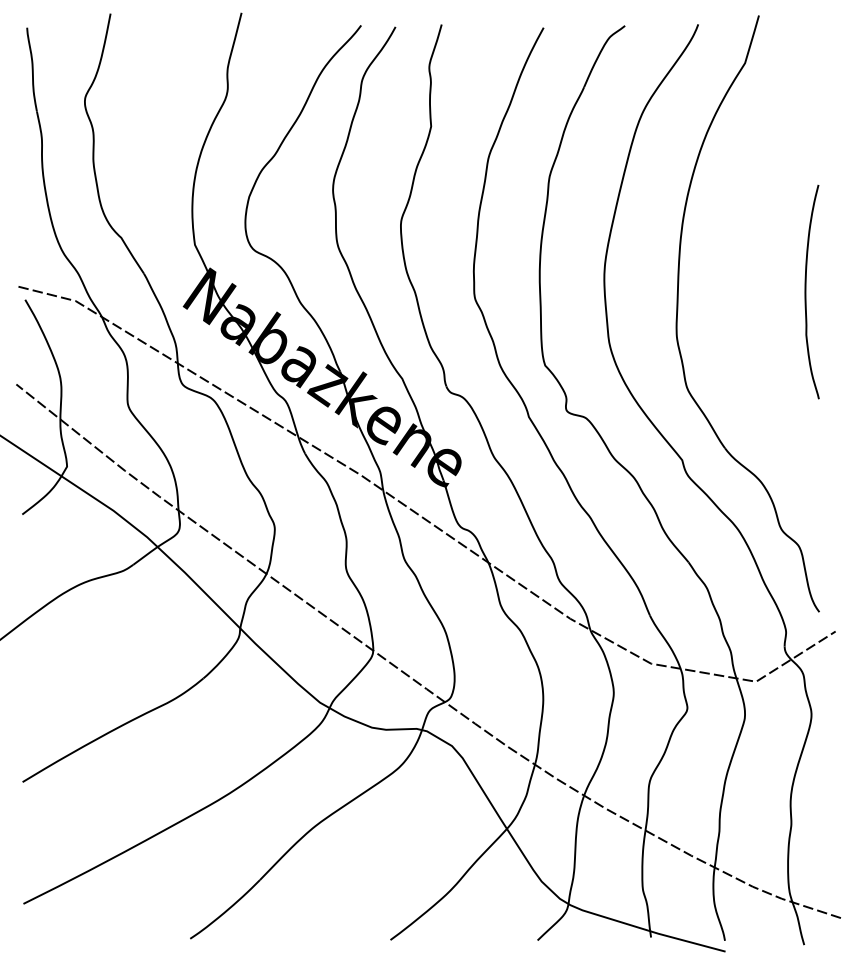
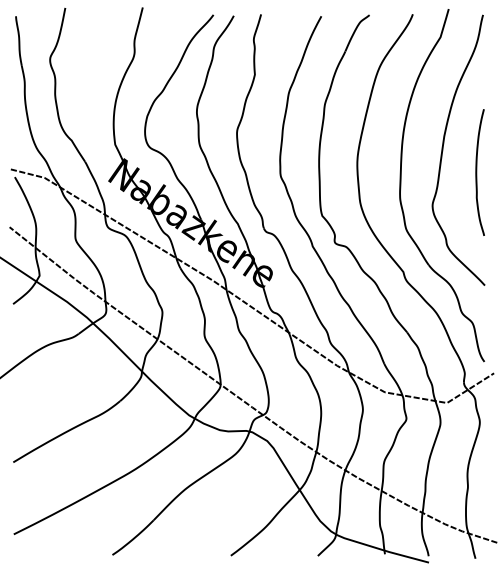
curve: (750, 253) -> (443, 149), added

